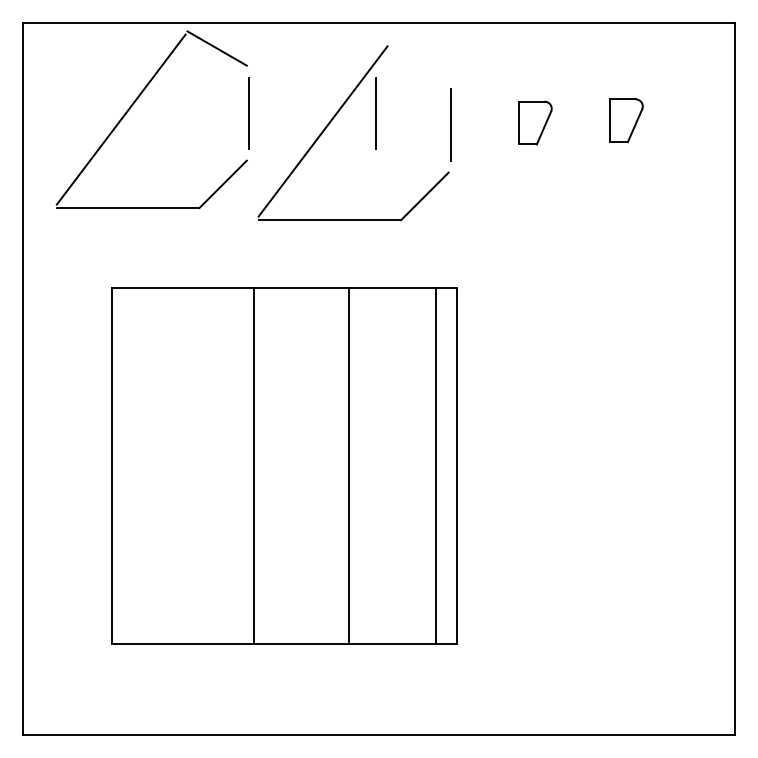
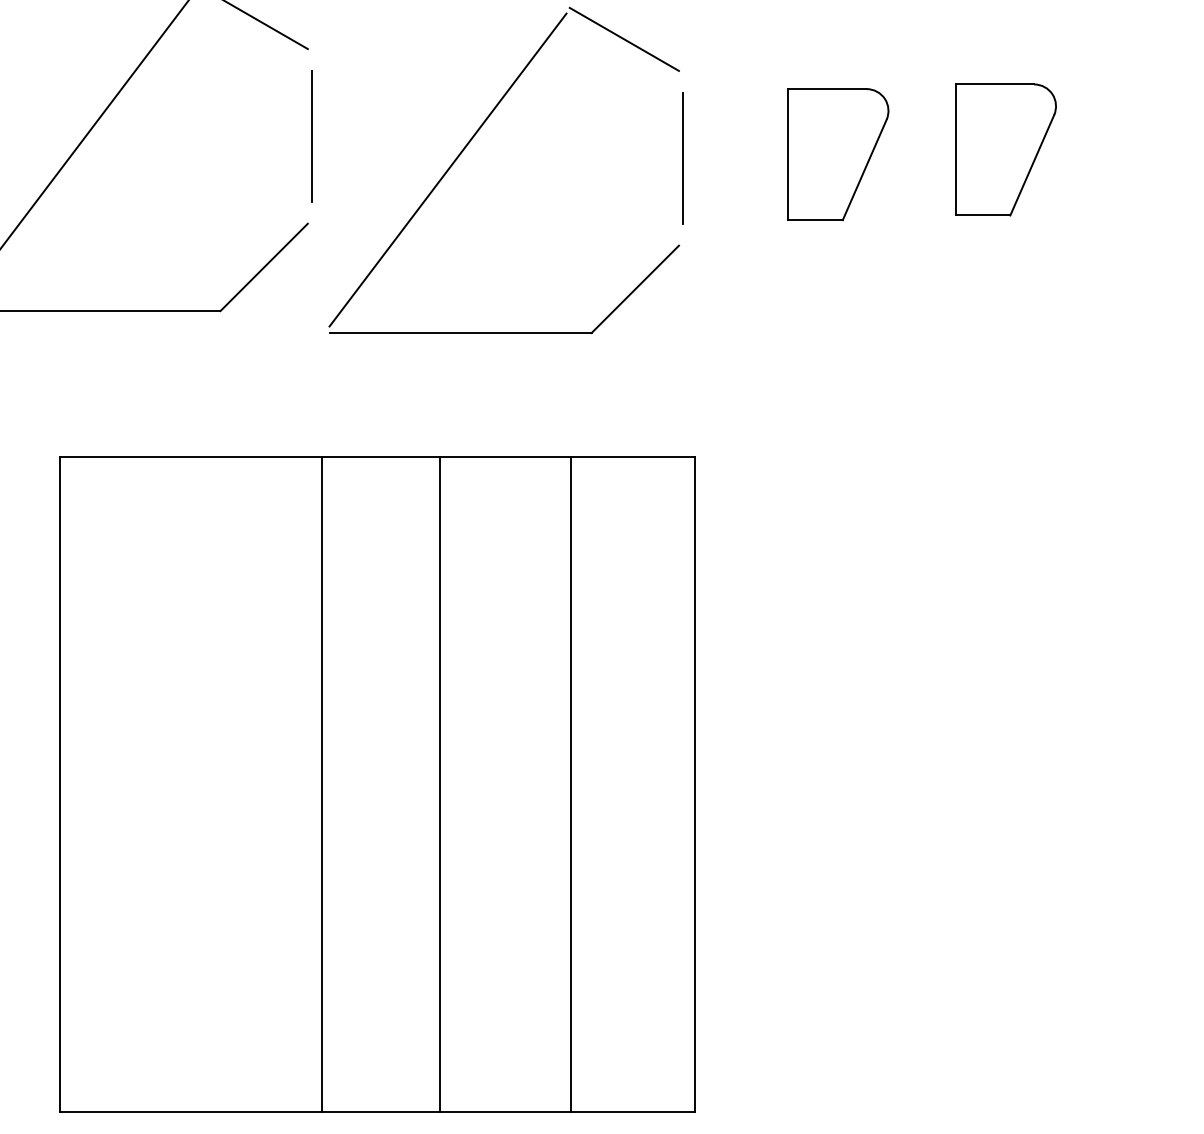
line: (418, 60) -> (623, 39), added
line: (375, 113) -> (544, 136), removed
part: (626, 120) -> (1006, 149), size x1.67
part: (535, 122) -> (838, 153), size x1.67
line: (349, 465) -> (439, 784), moved
line: (435, 465) -> (570, 784), moved

